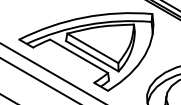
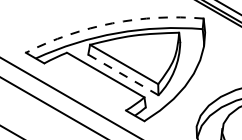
arc: (84, 17) -> (112, 23), solid -> dashed
line: (92, 56) -> (123, 75), solid -> dashed

